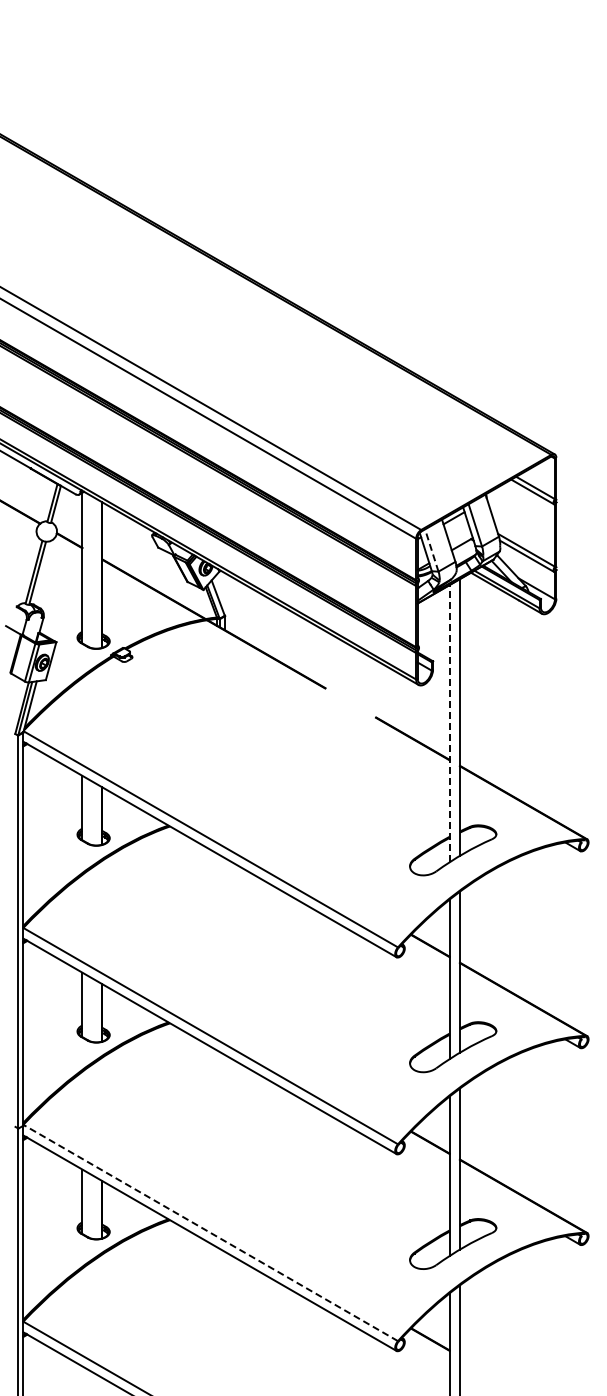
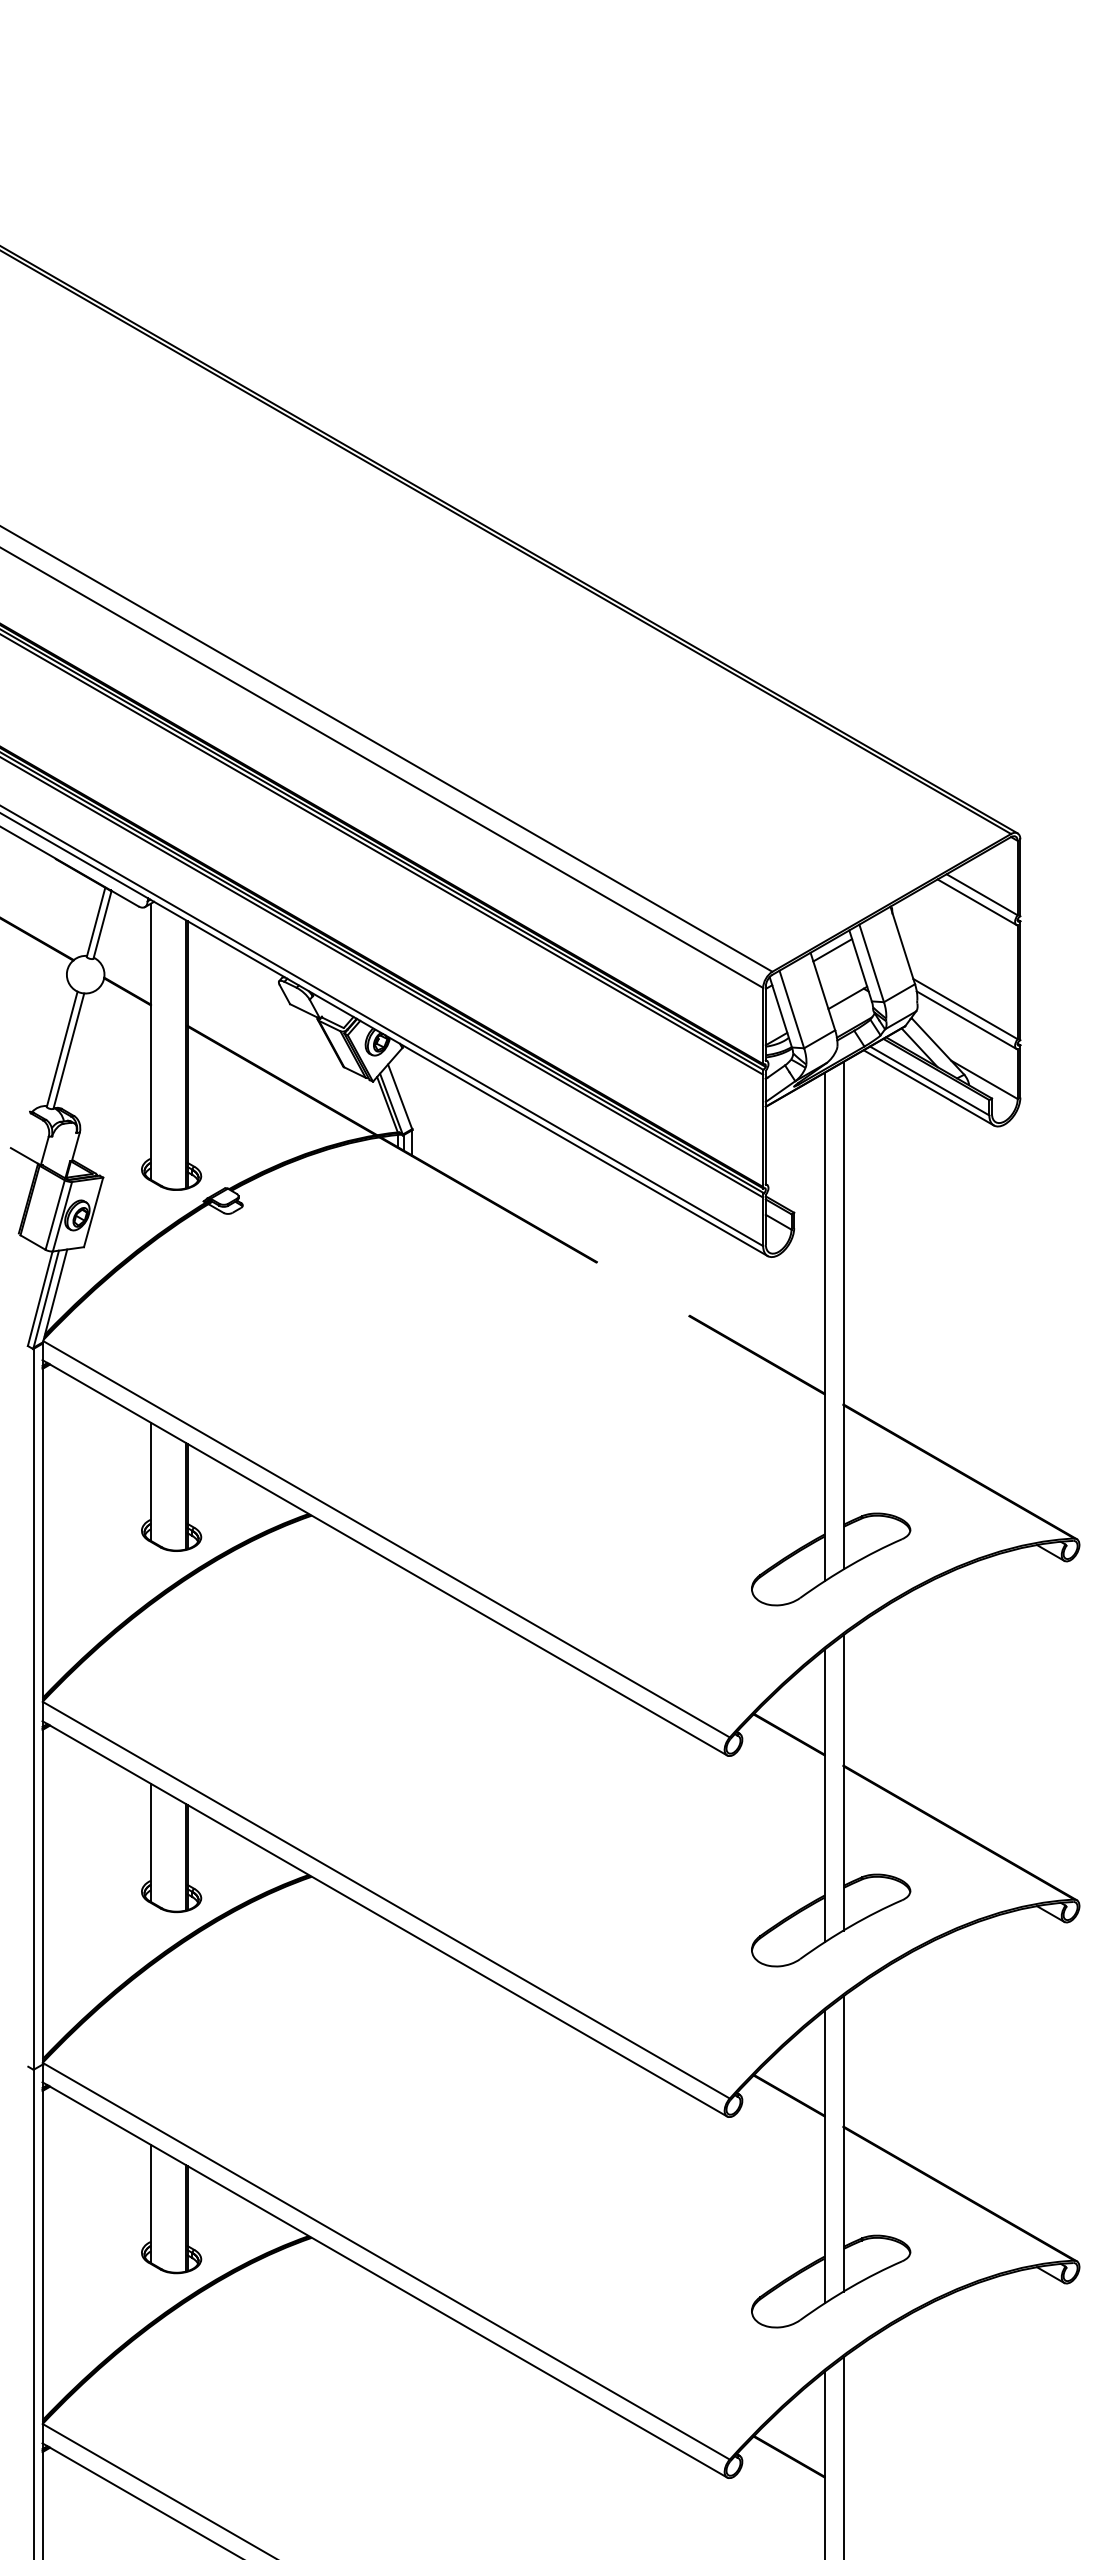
line: (431, 550) -> (791, 1009), dashed -> solid
line: (449, 723) -> (824, 1326), dashed -> solid
line: (210, 1232) -> (385, 2260), dashed -> solid

